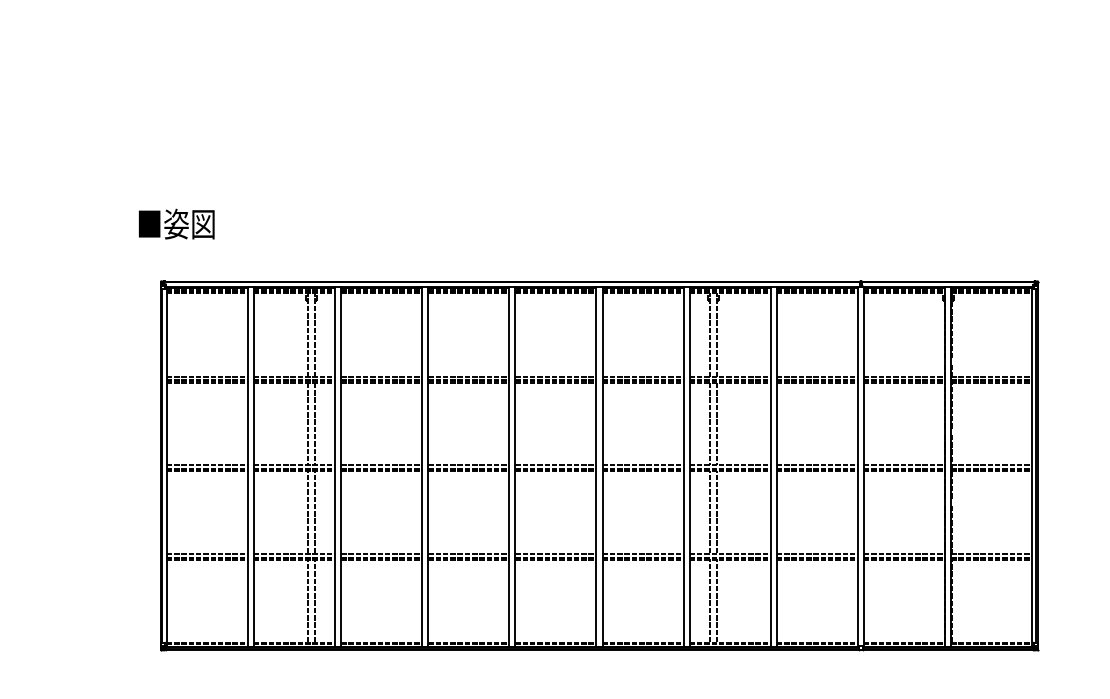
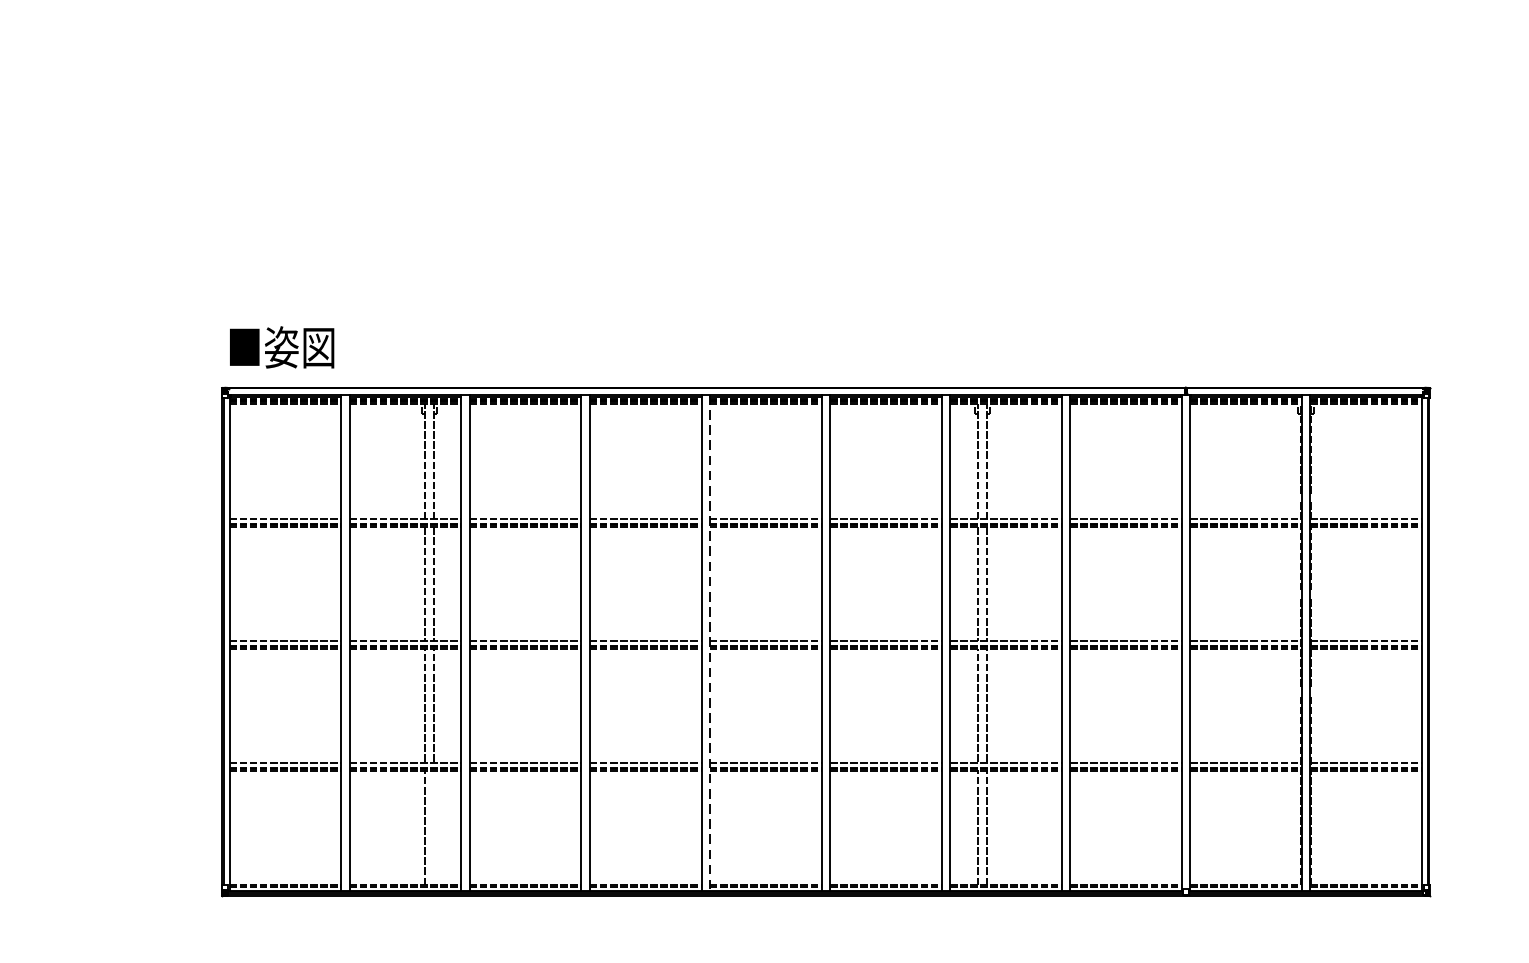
text: (176, 223) -> (281, 346), moved
line: (515, 467) -> (710, 644), solid -> dashed
line: (314, 600) -> (433, 827), removed

